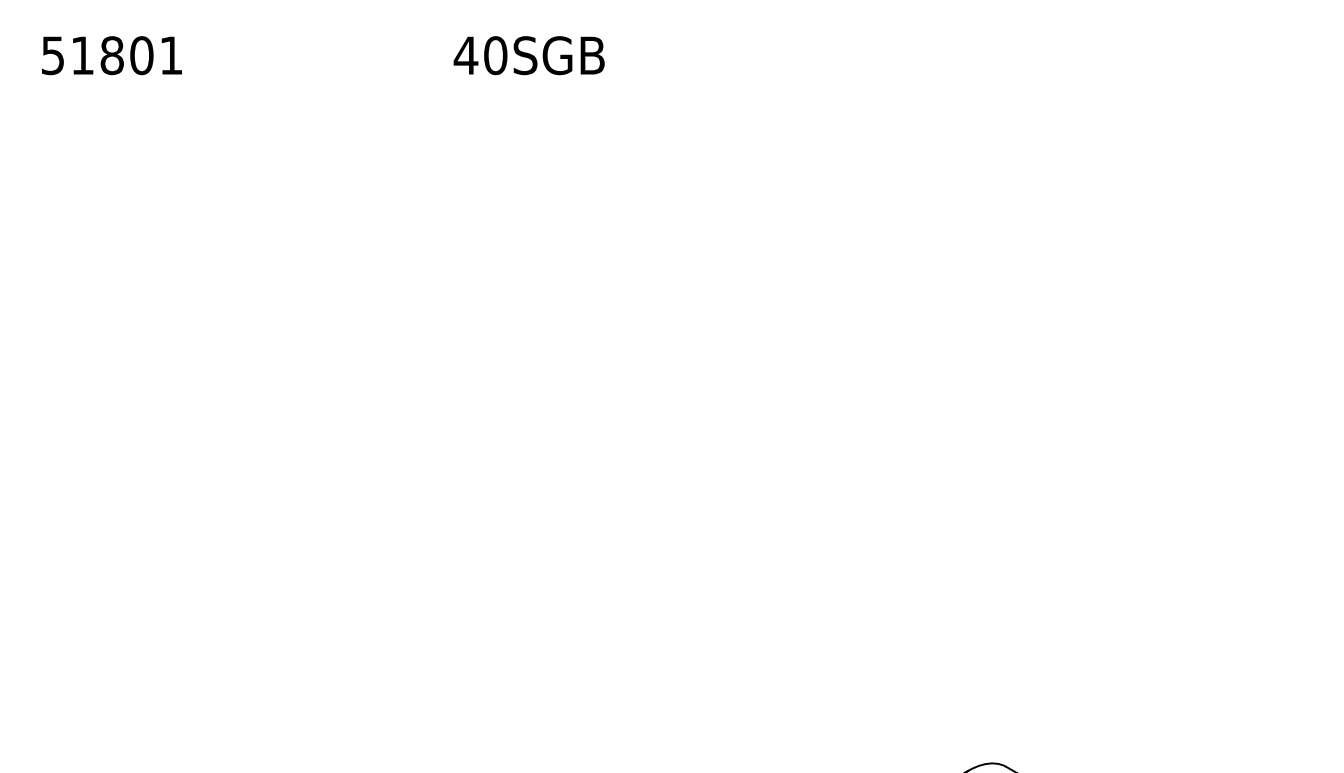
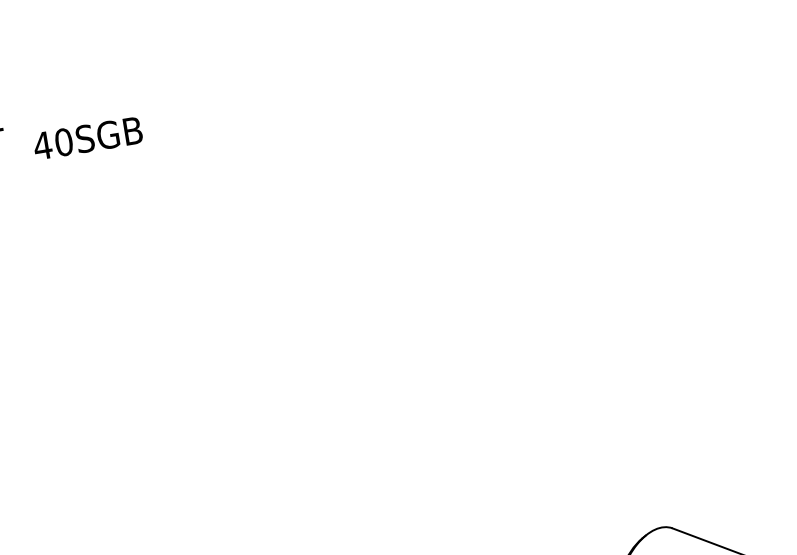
text: (528, 55) -> (87, 138), moved

